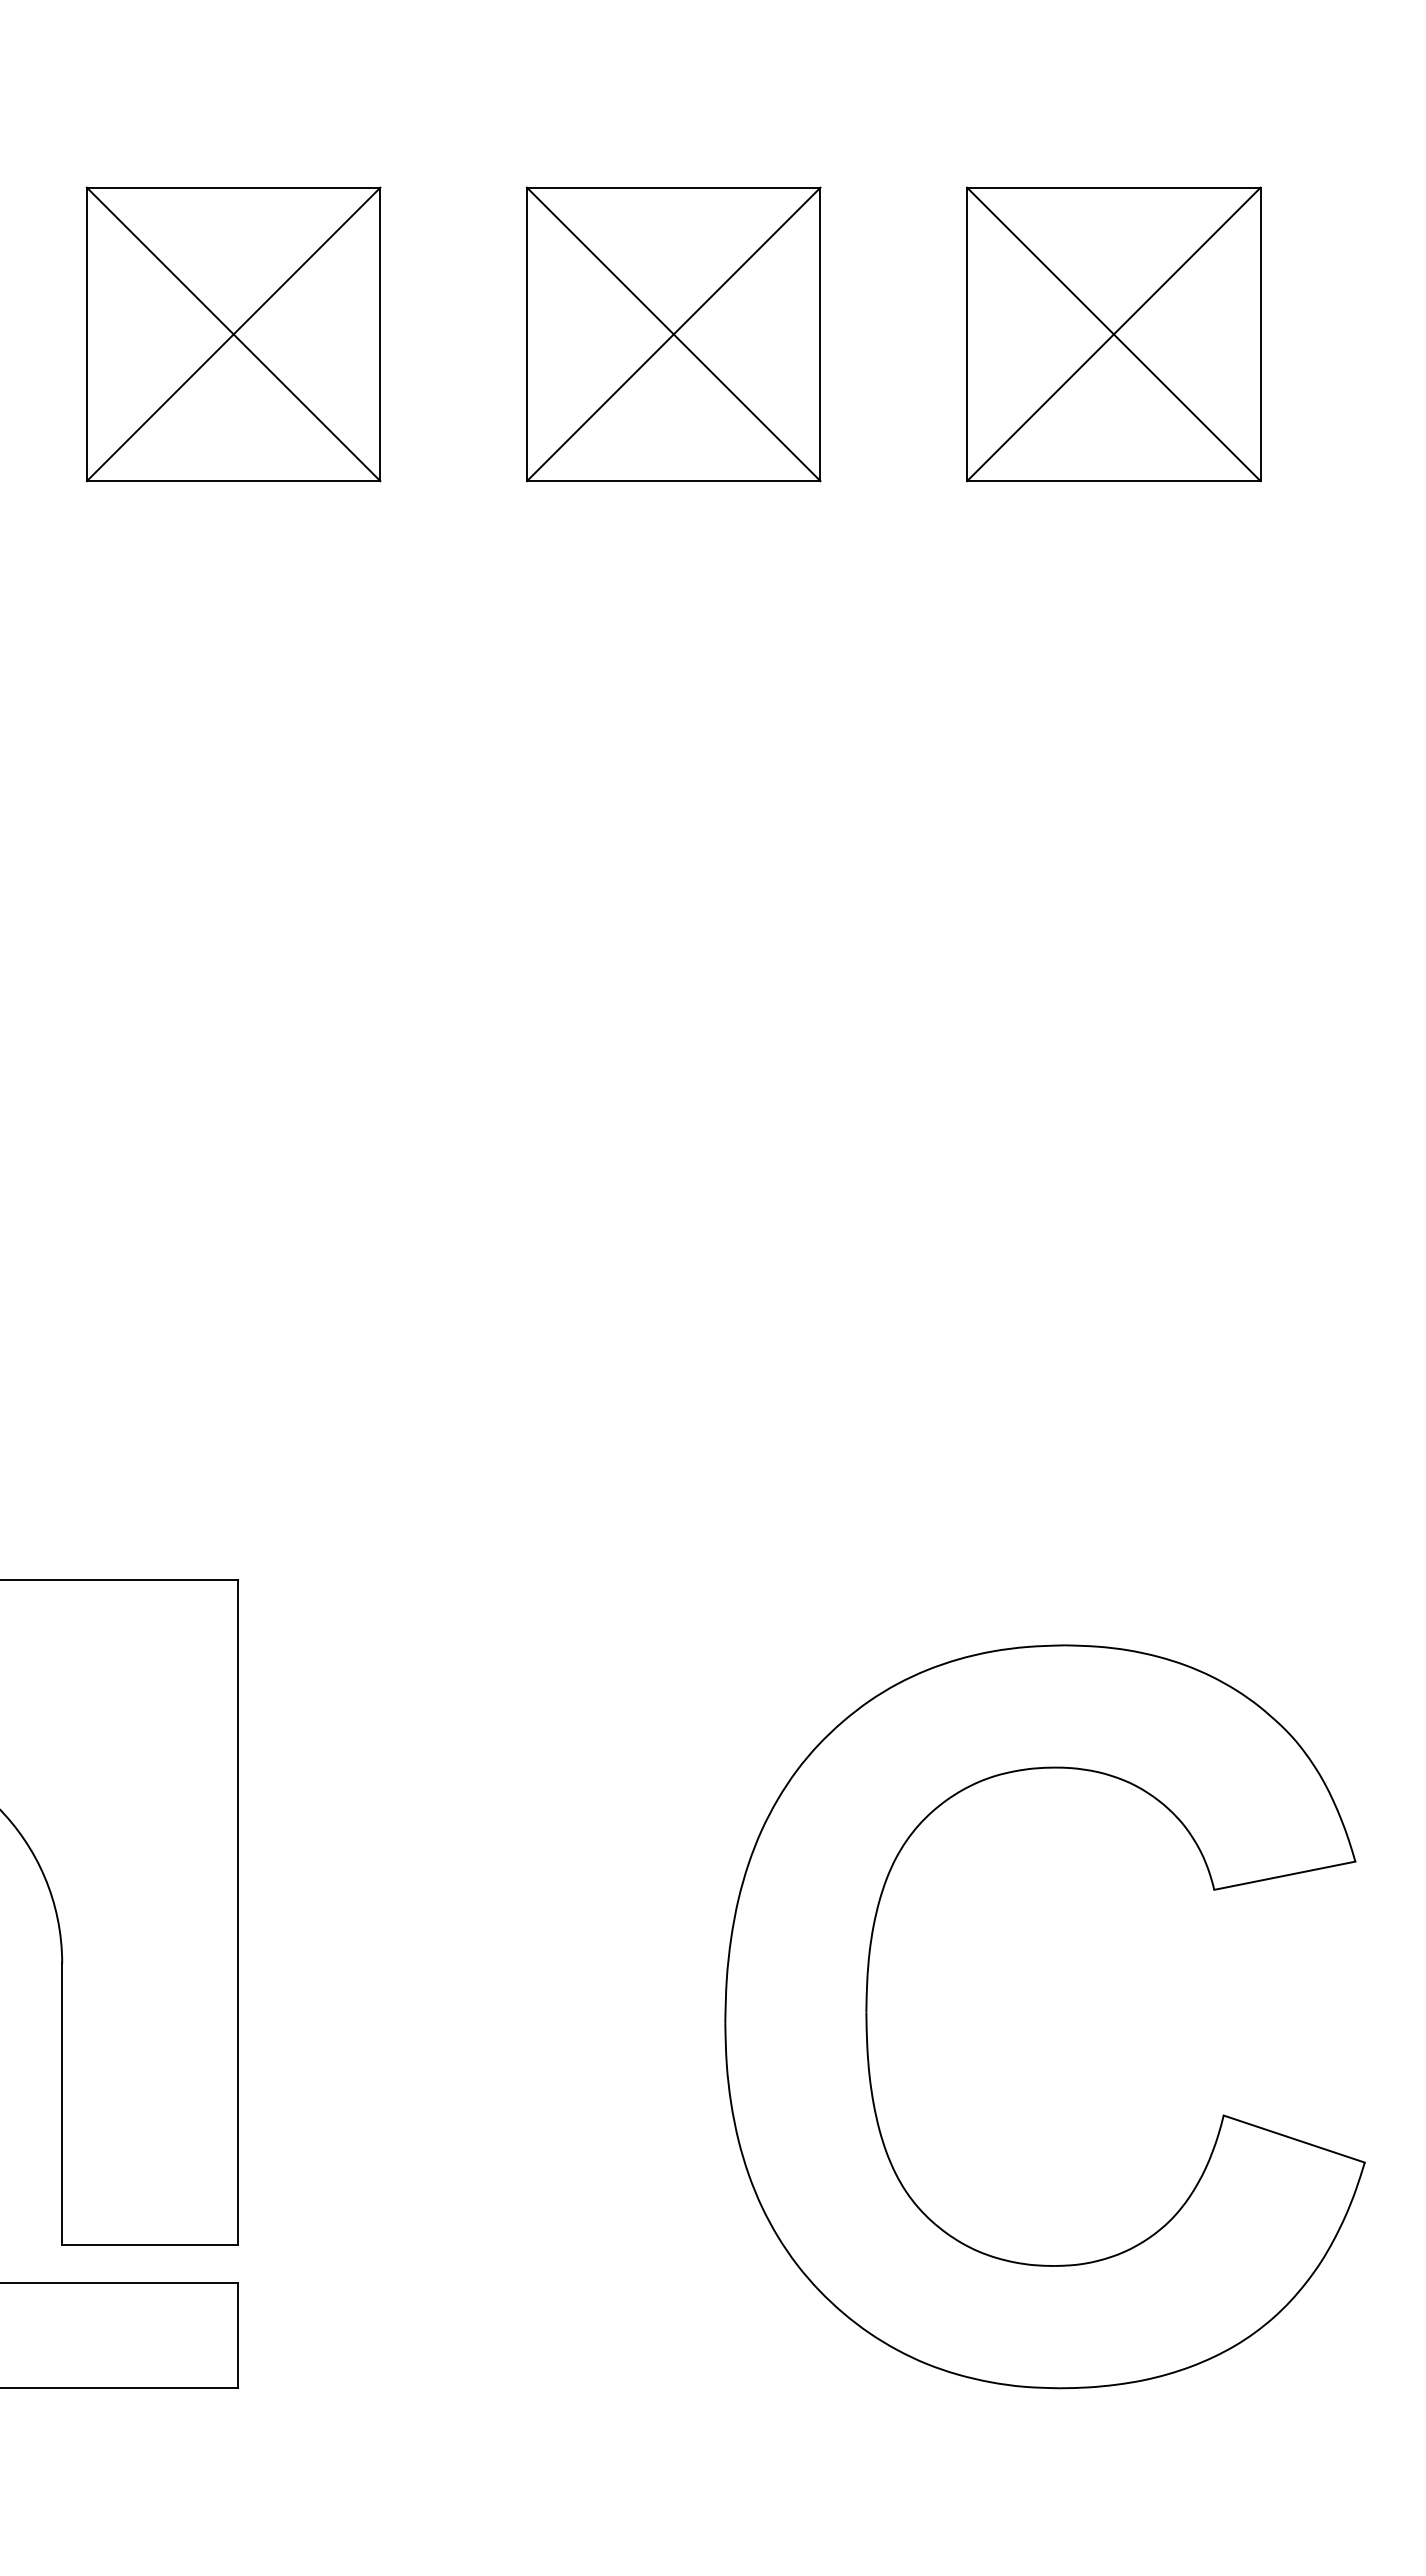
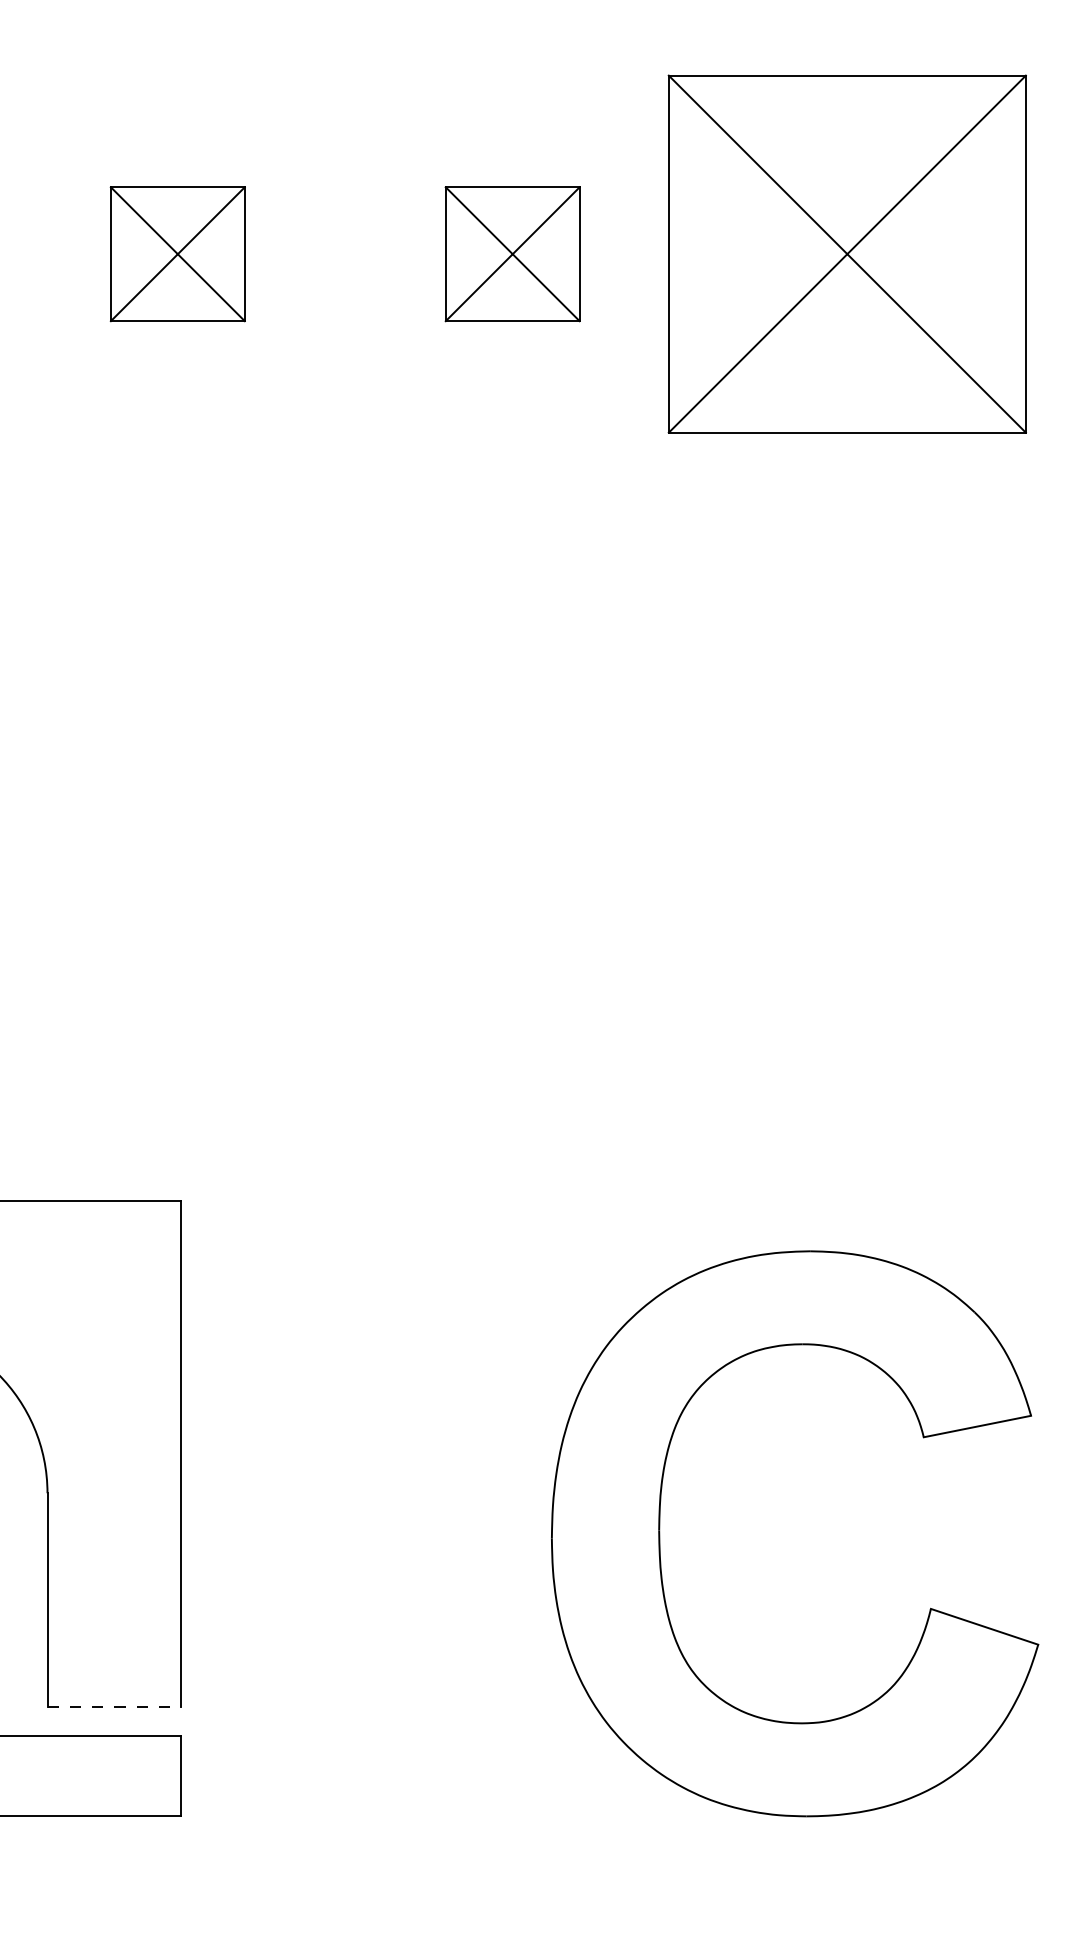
part: (233, 334) -> (177, 254), size x0.6
part: (673, 334) -> (512, 254), size x0.6
part: (1113, 334) -> (847, 254), size x1.6
line: (150, 2244) -> (114, 1707), solid -> dashed

